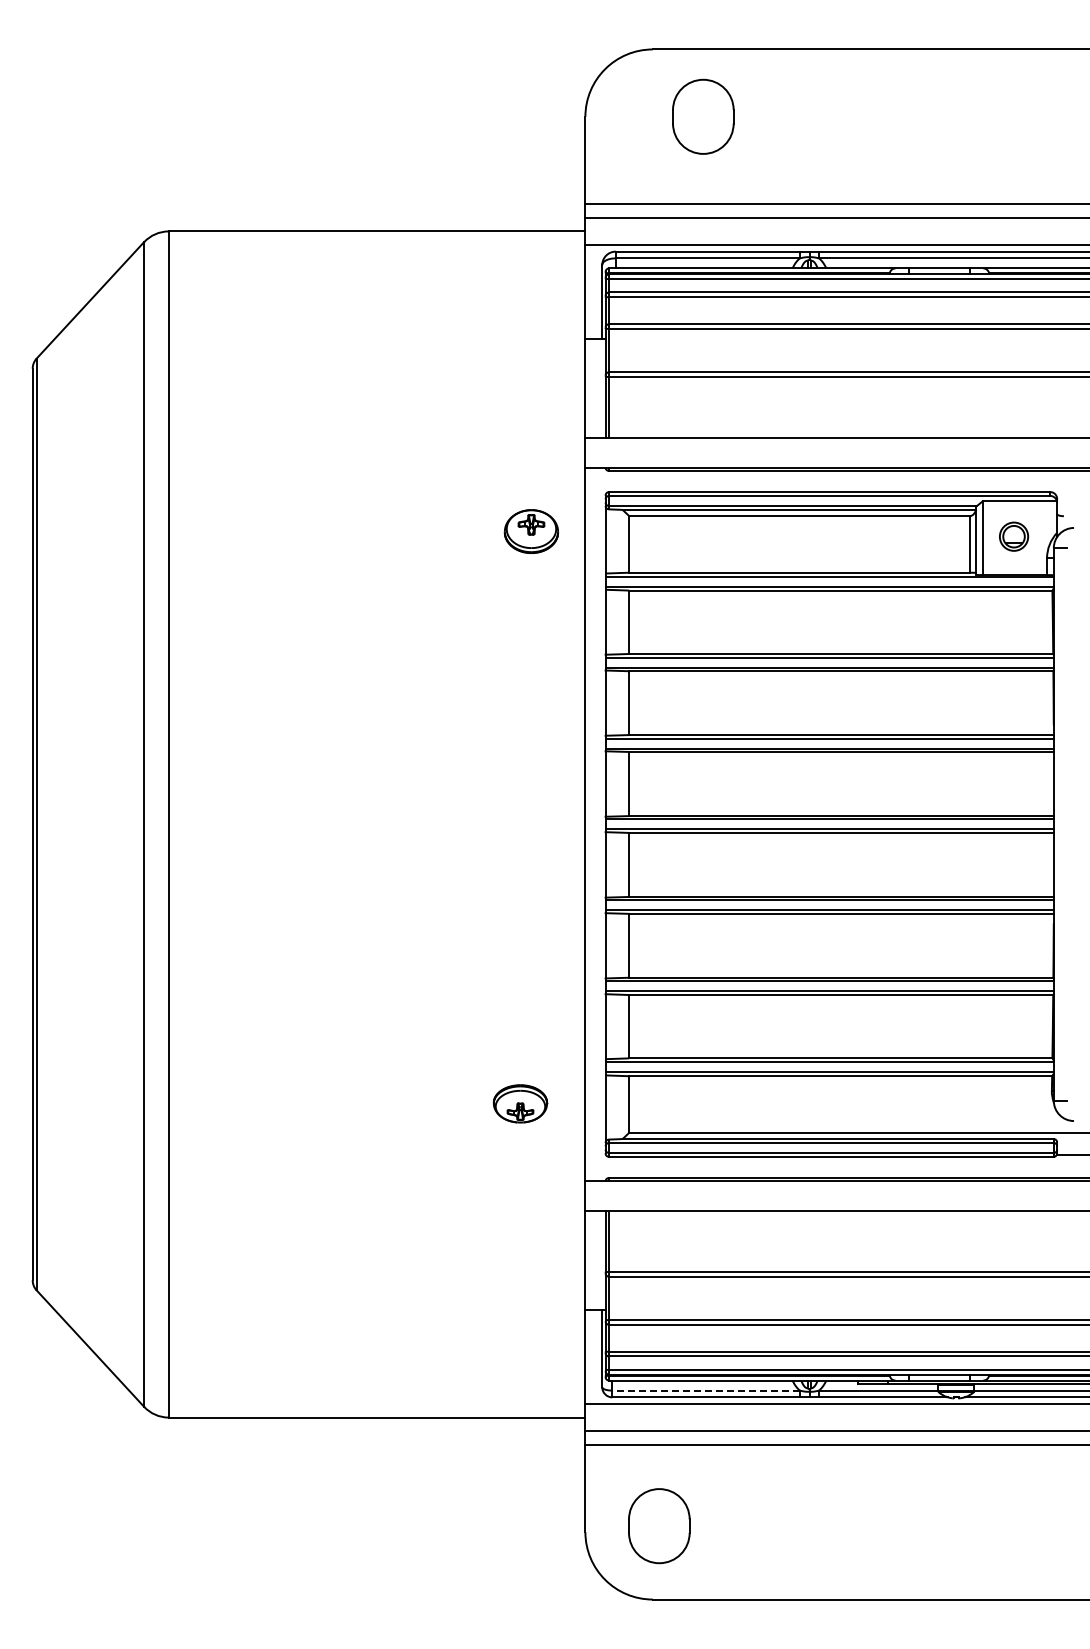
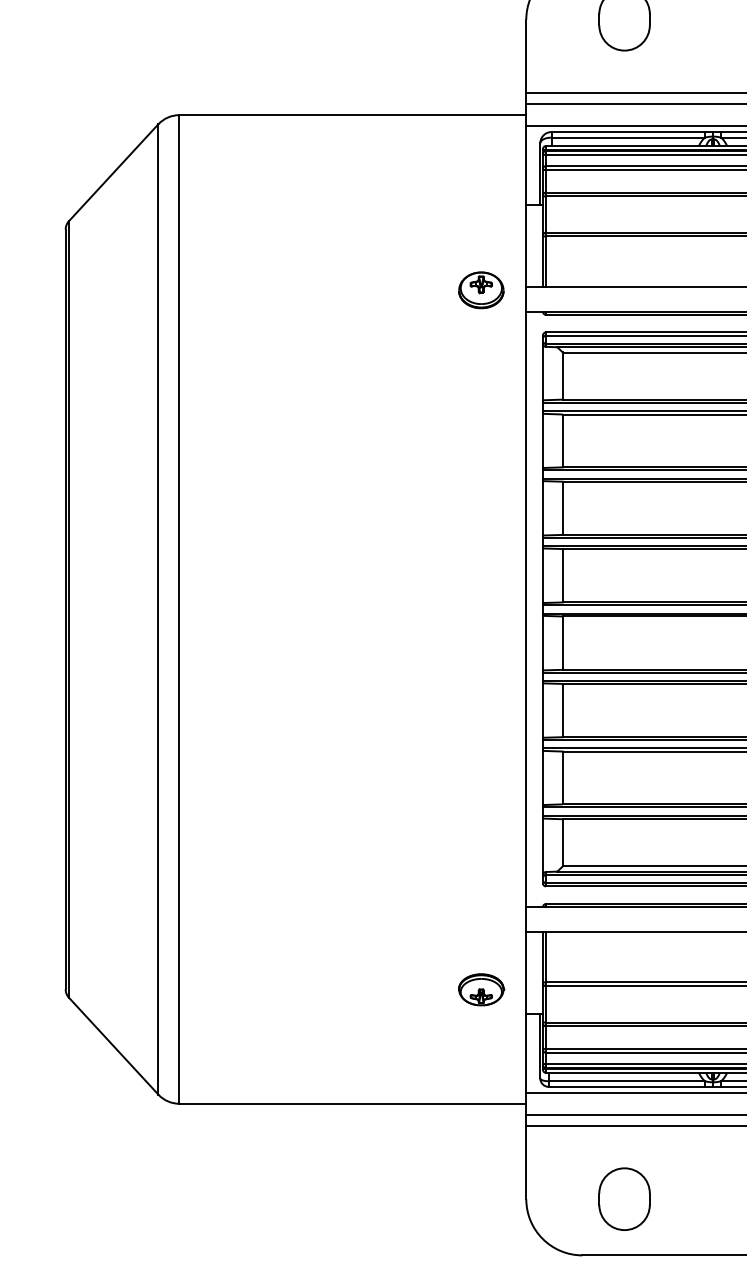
part: (531, 531) -> (481, 290), moved
part: (520, 1103) -> (481, 989), moved
line: (706, 1390) -> (627, 1081), dashed -> solid
part: (659, 1526) -> (624, 1199), moved

